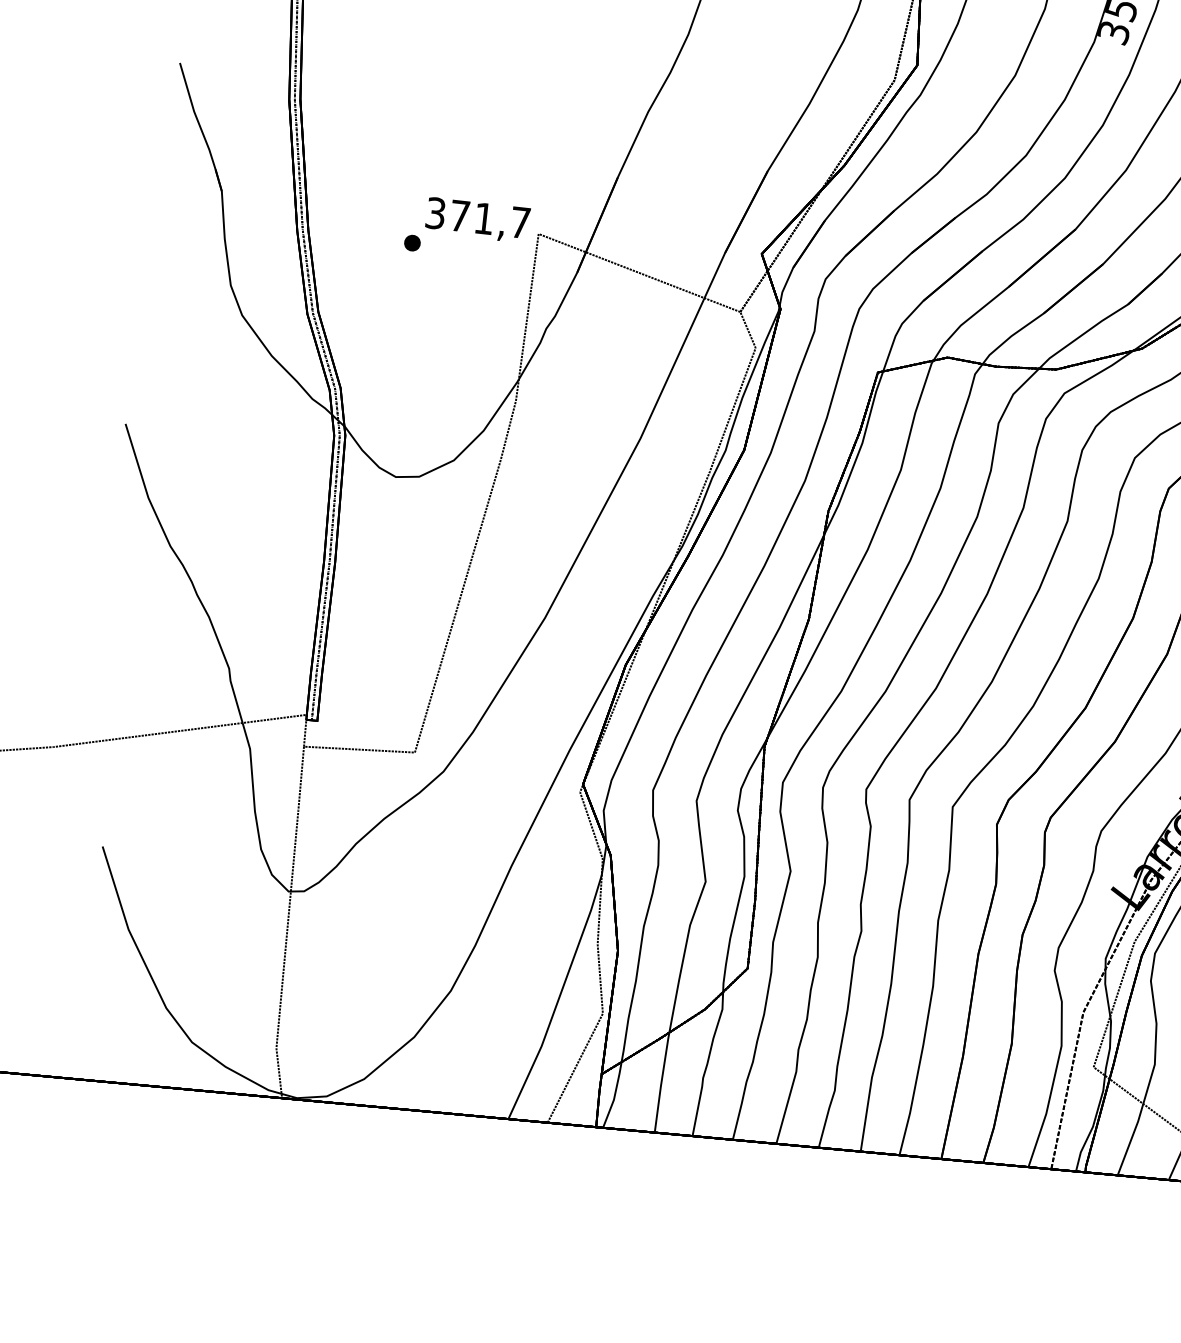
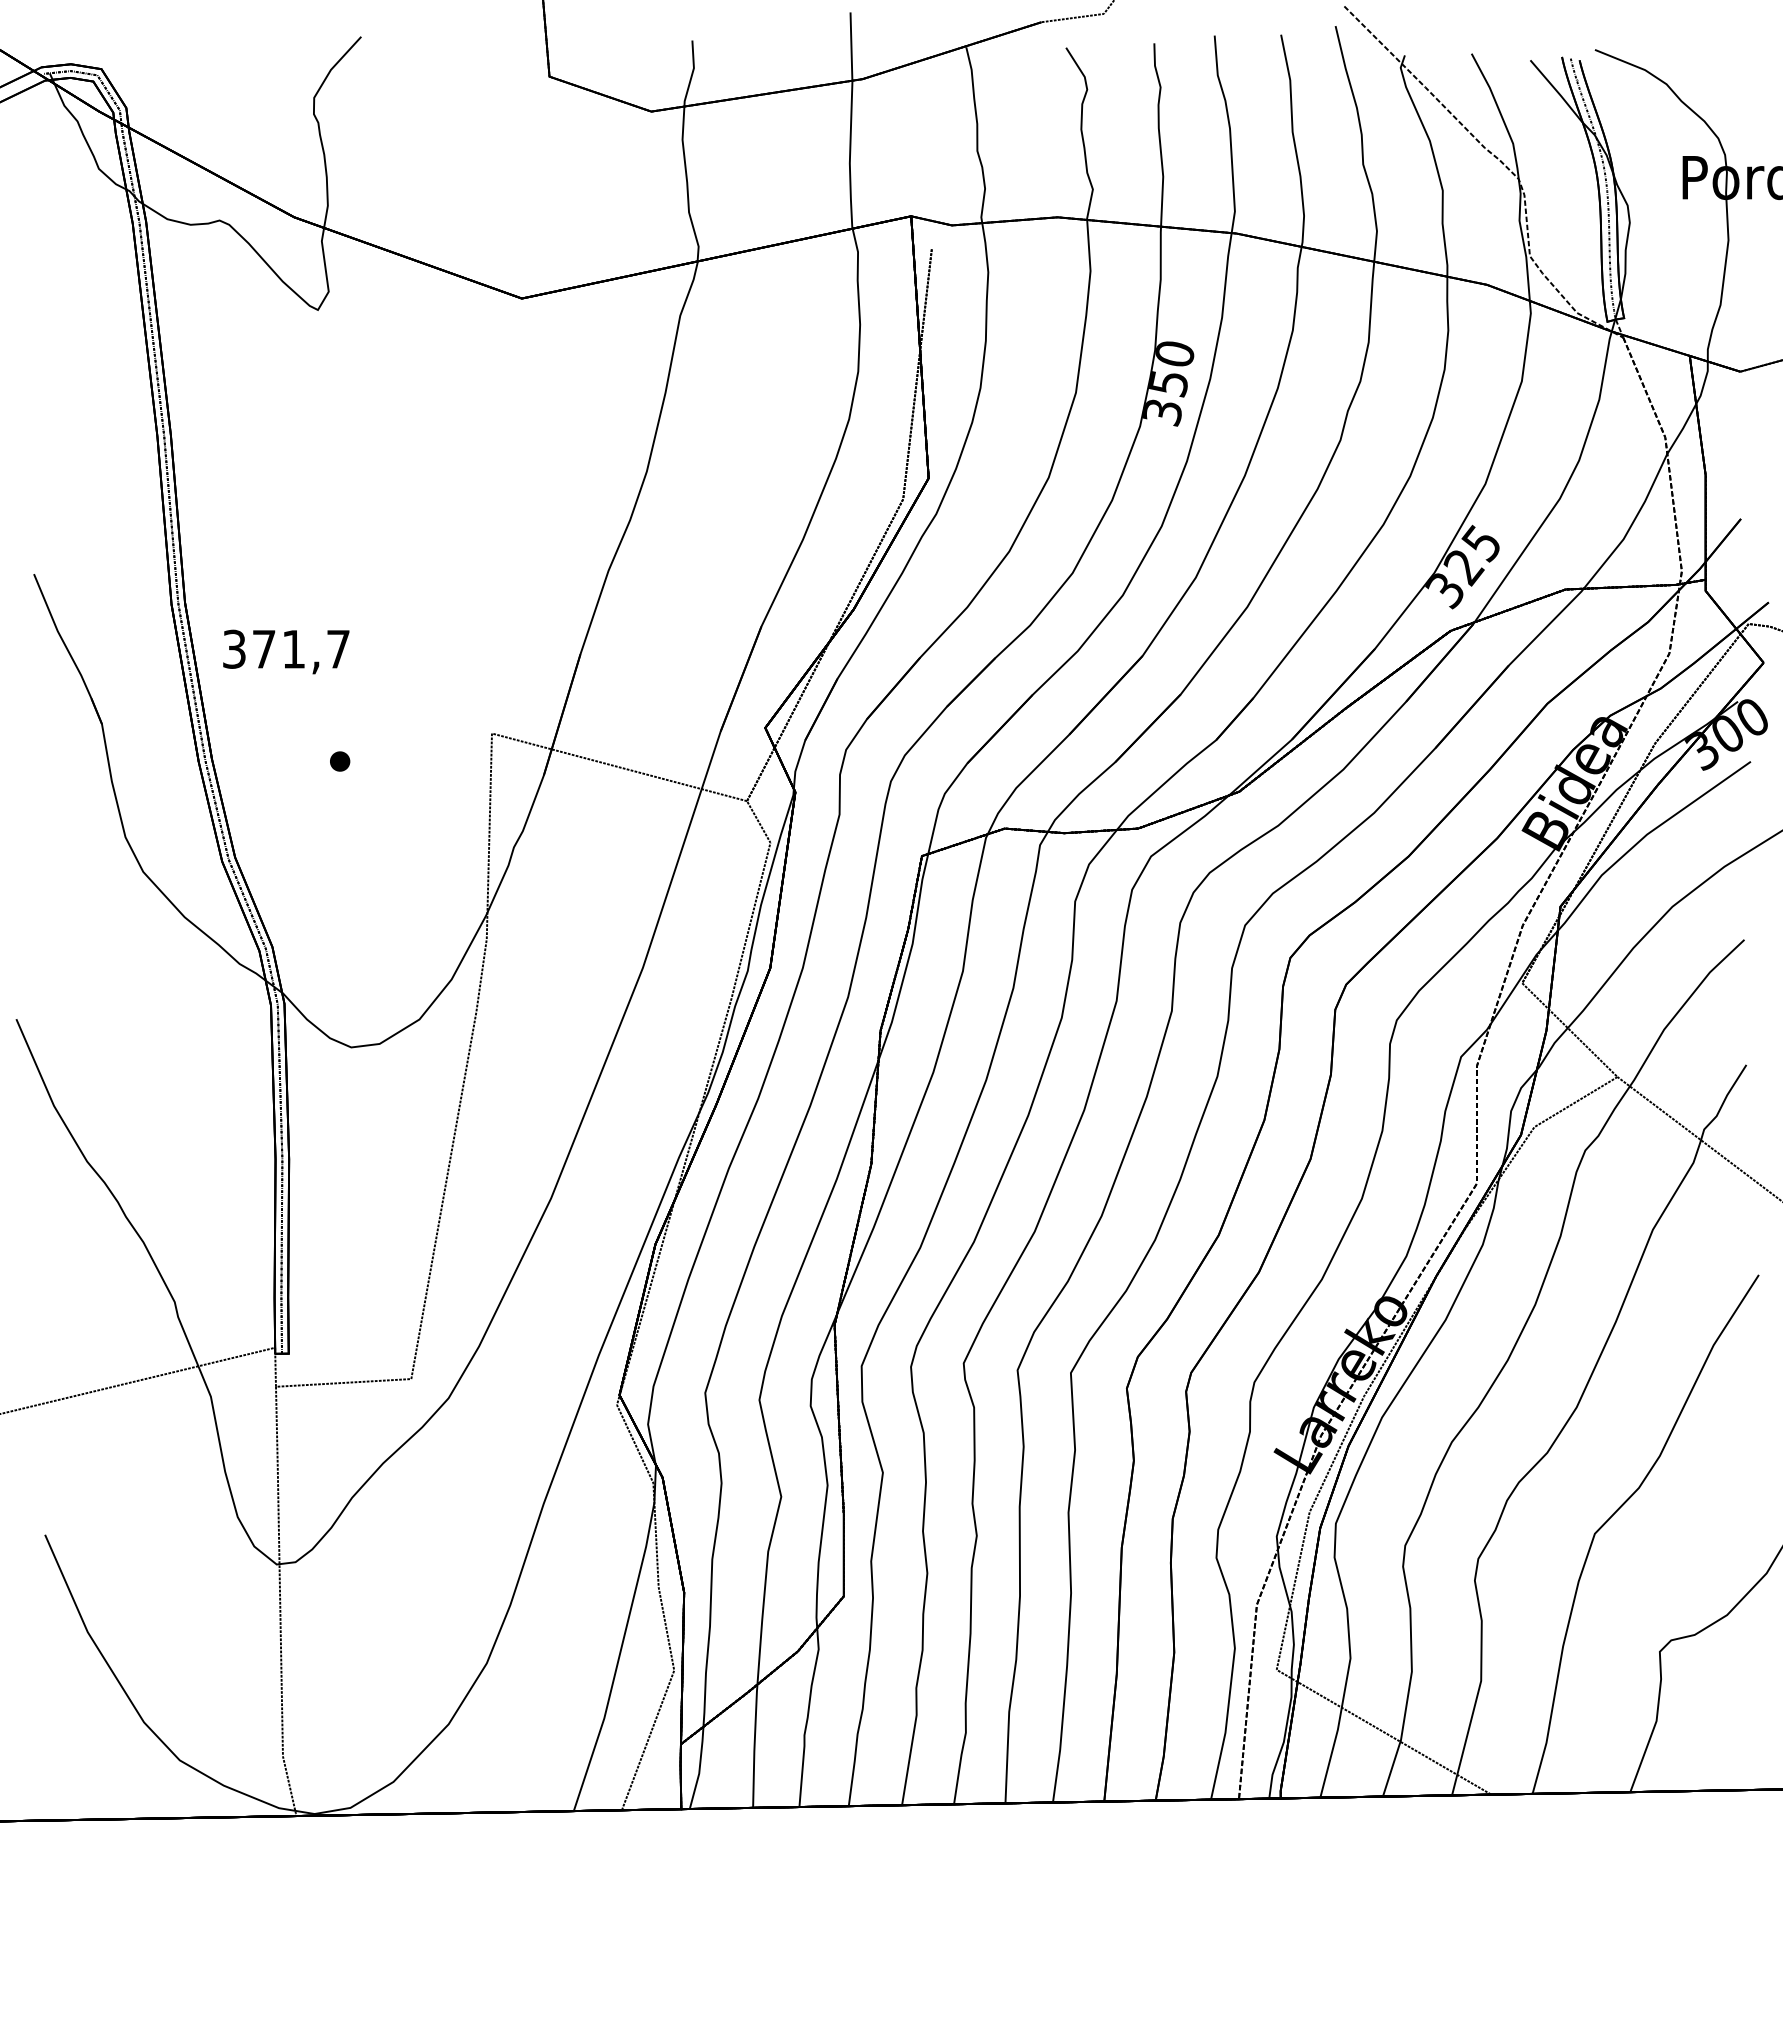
text: (478, 219) -> (286, 651), moved

